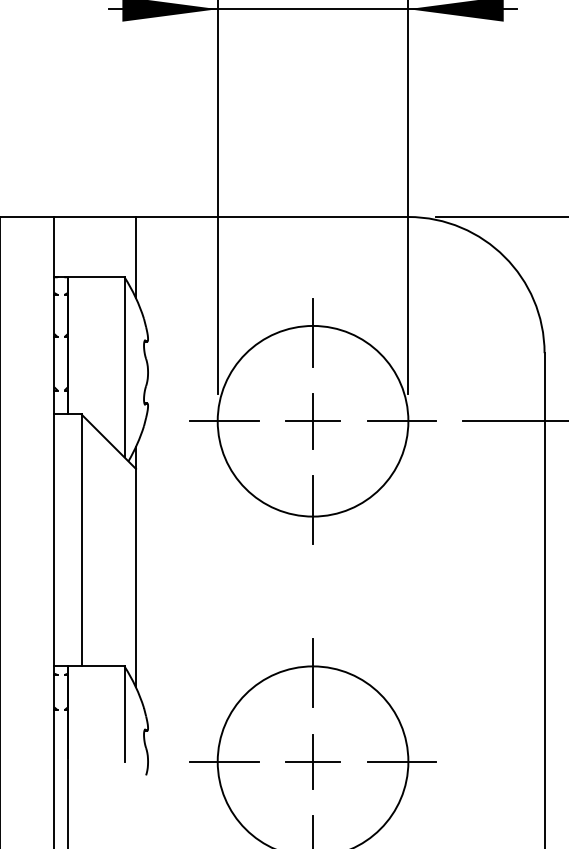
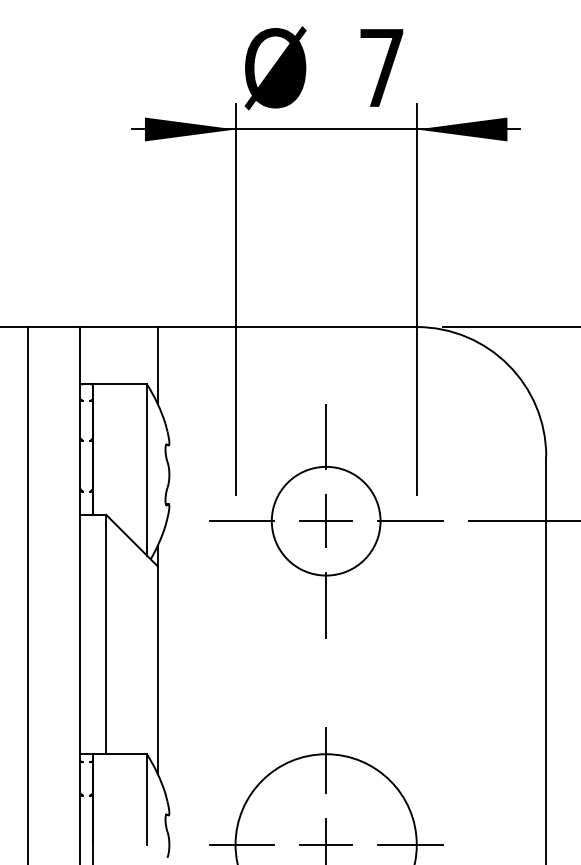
circle: (312, 420) -> (325, 520), size x0.6

